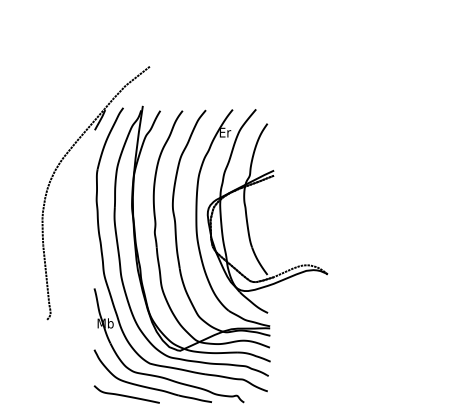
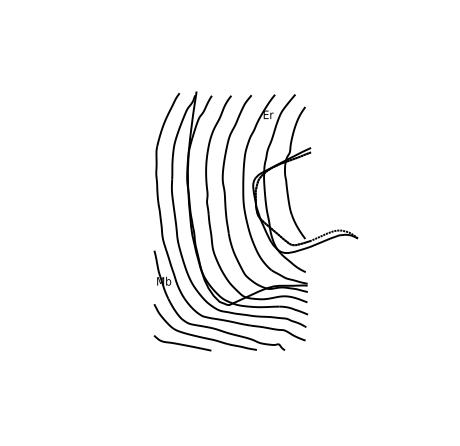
part: (55, 172) -> (120, 149), removed

